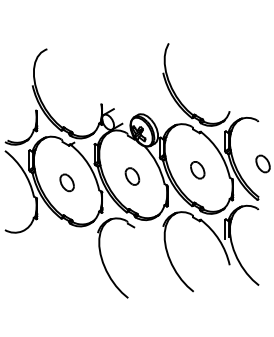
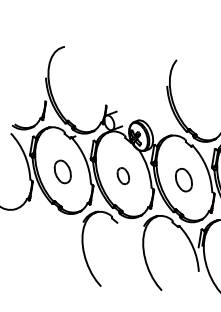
part: (197, 170) -> (183, 180), size x1.4
part: (66, 182) -> (62, 171), size x1.4

